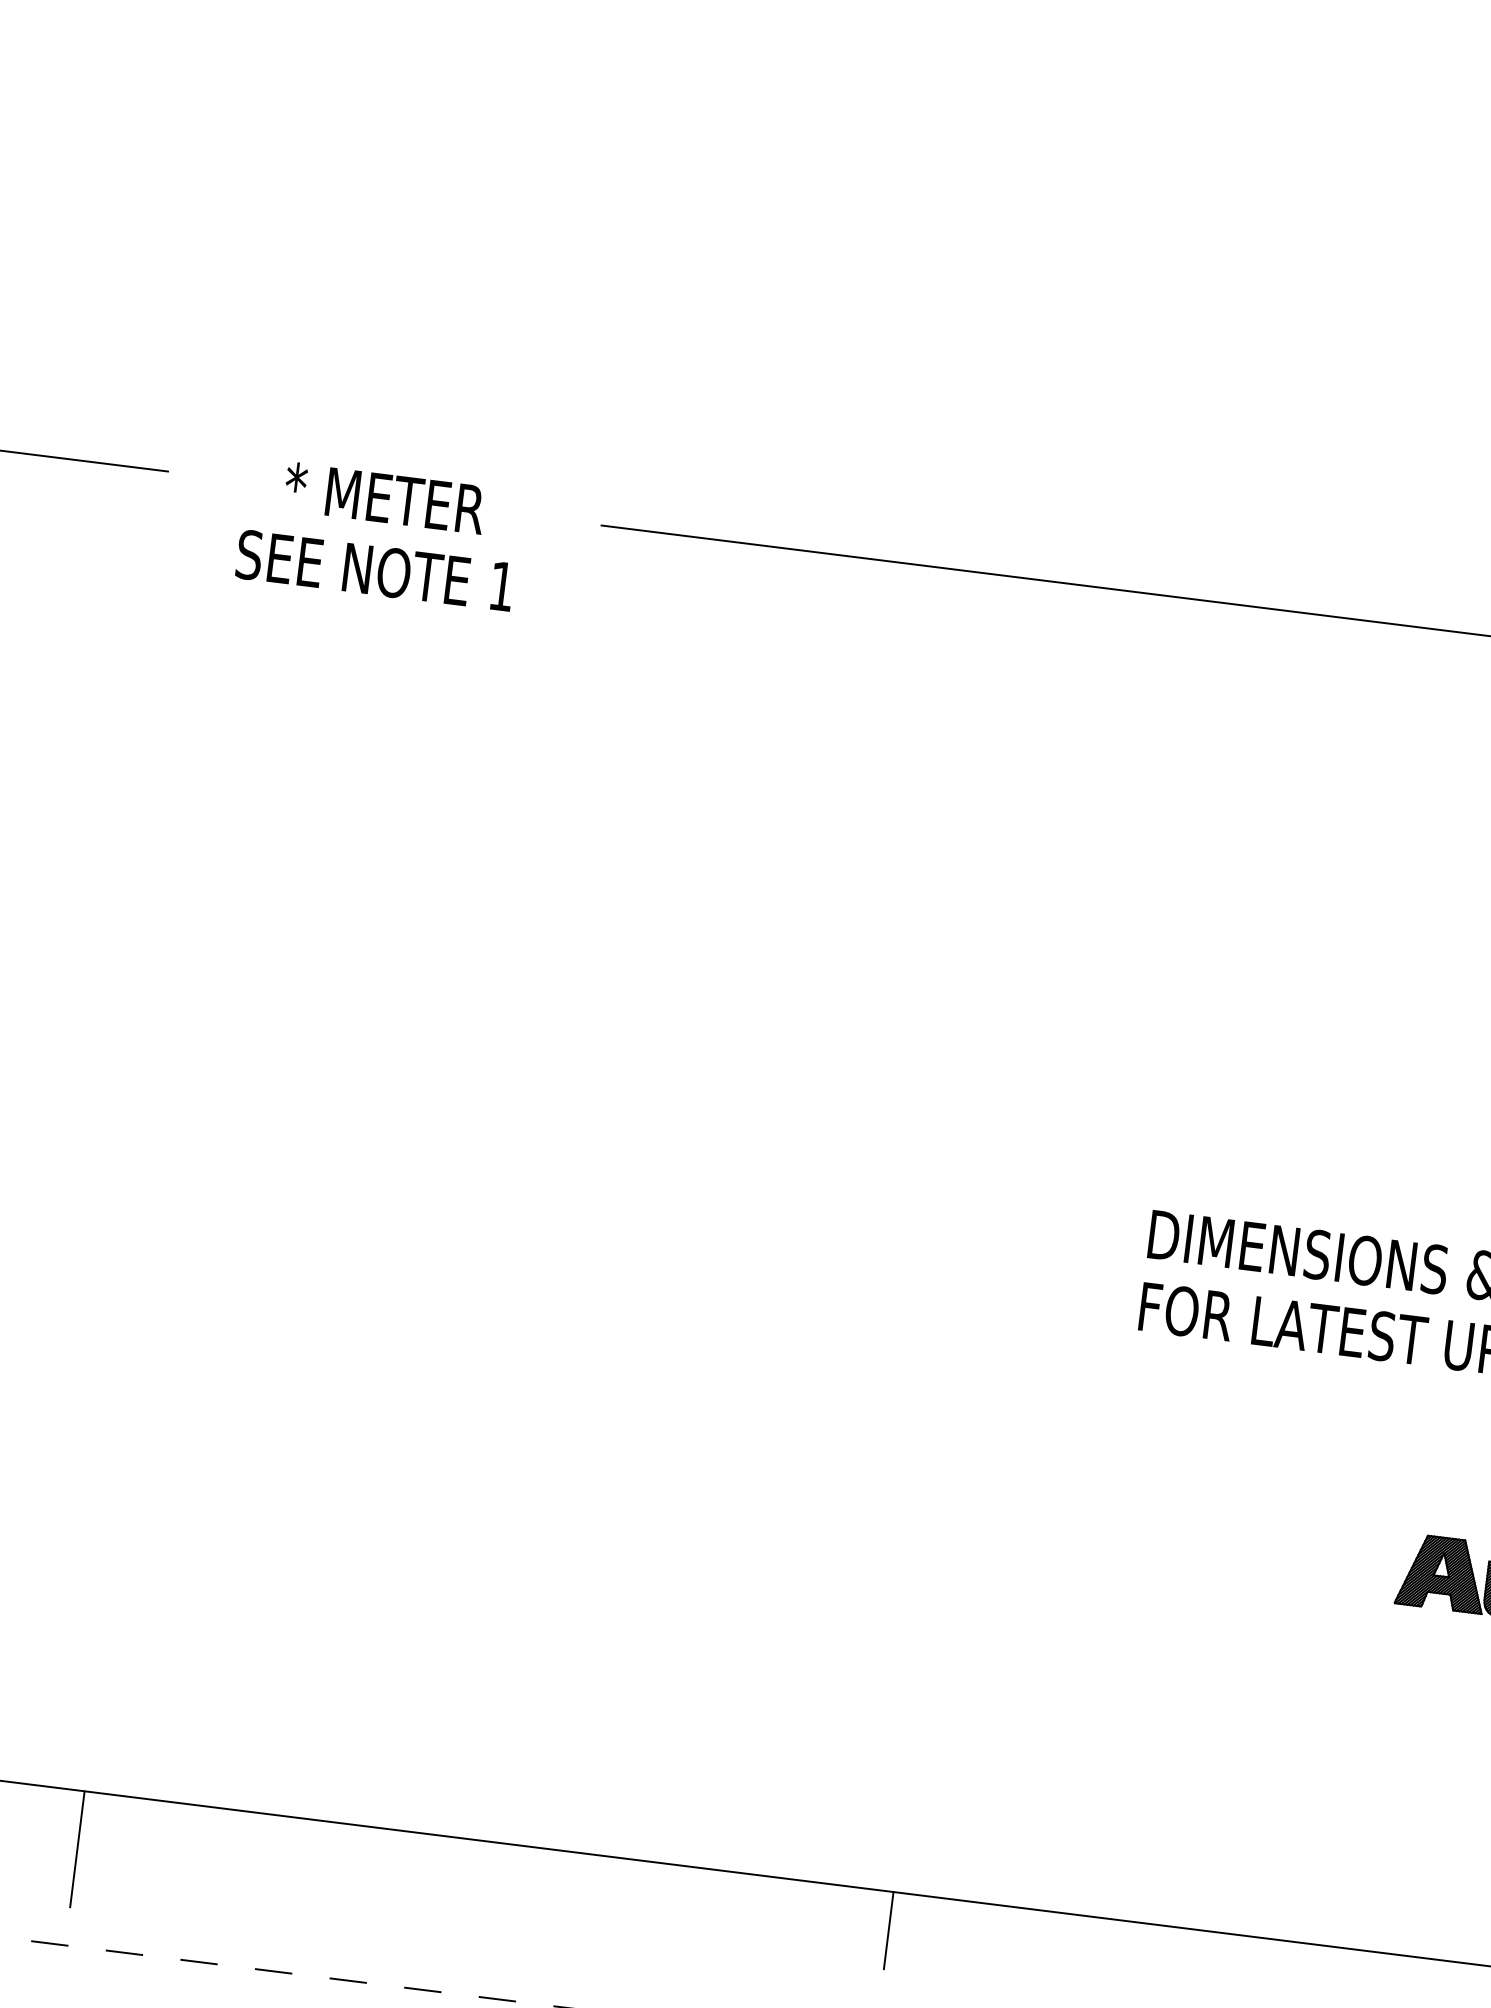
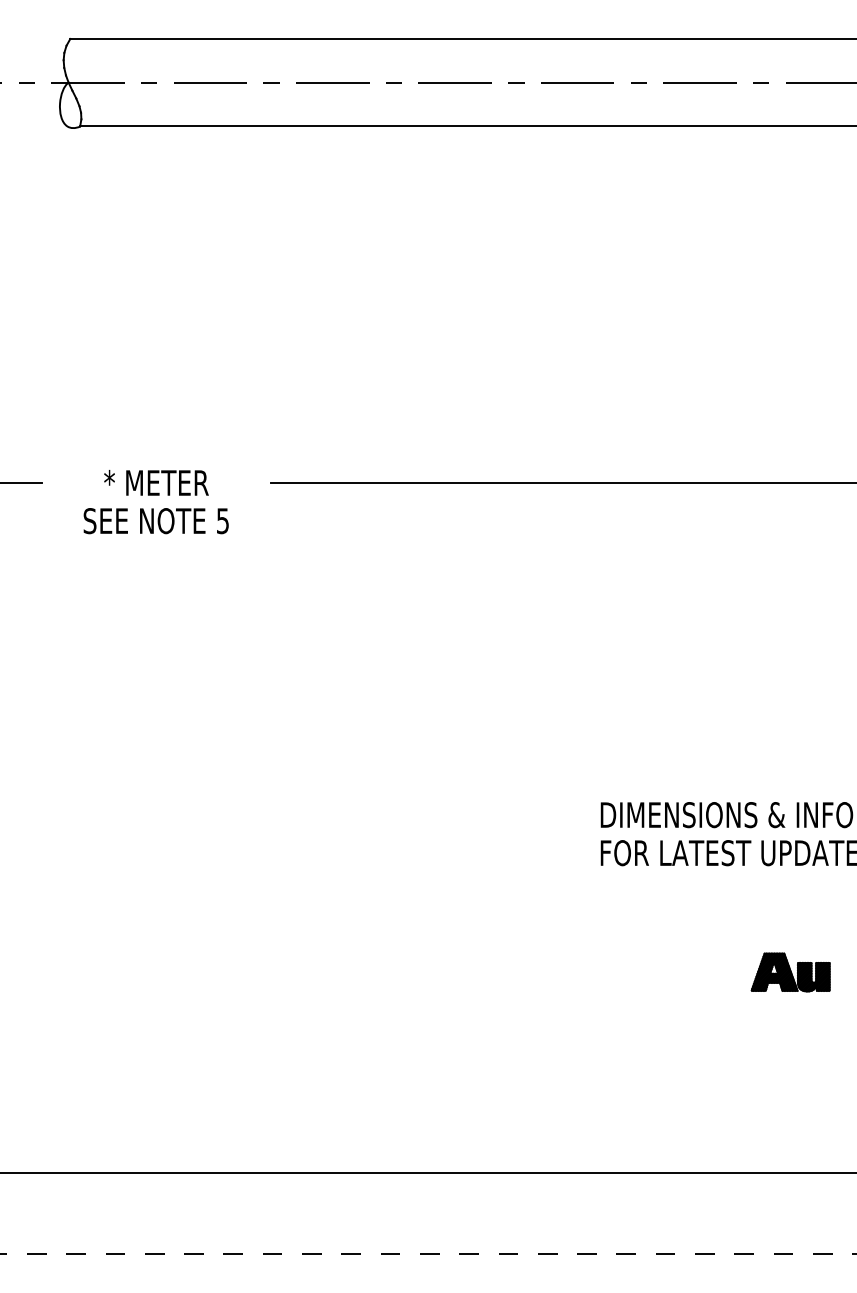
text: (500, 587) -> (222, 521), 1 -> 5
line: (77, 1849) -> (84, 1203), removed
line: (888, 1930) -> (510, 1193), removed

